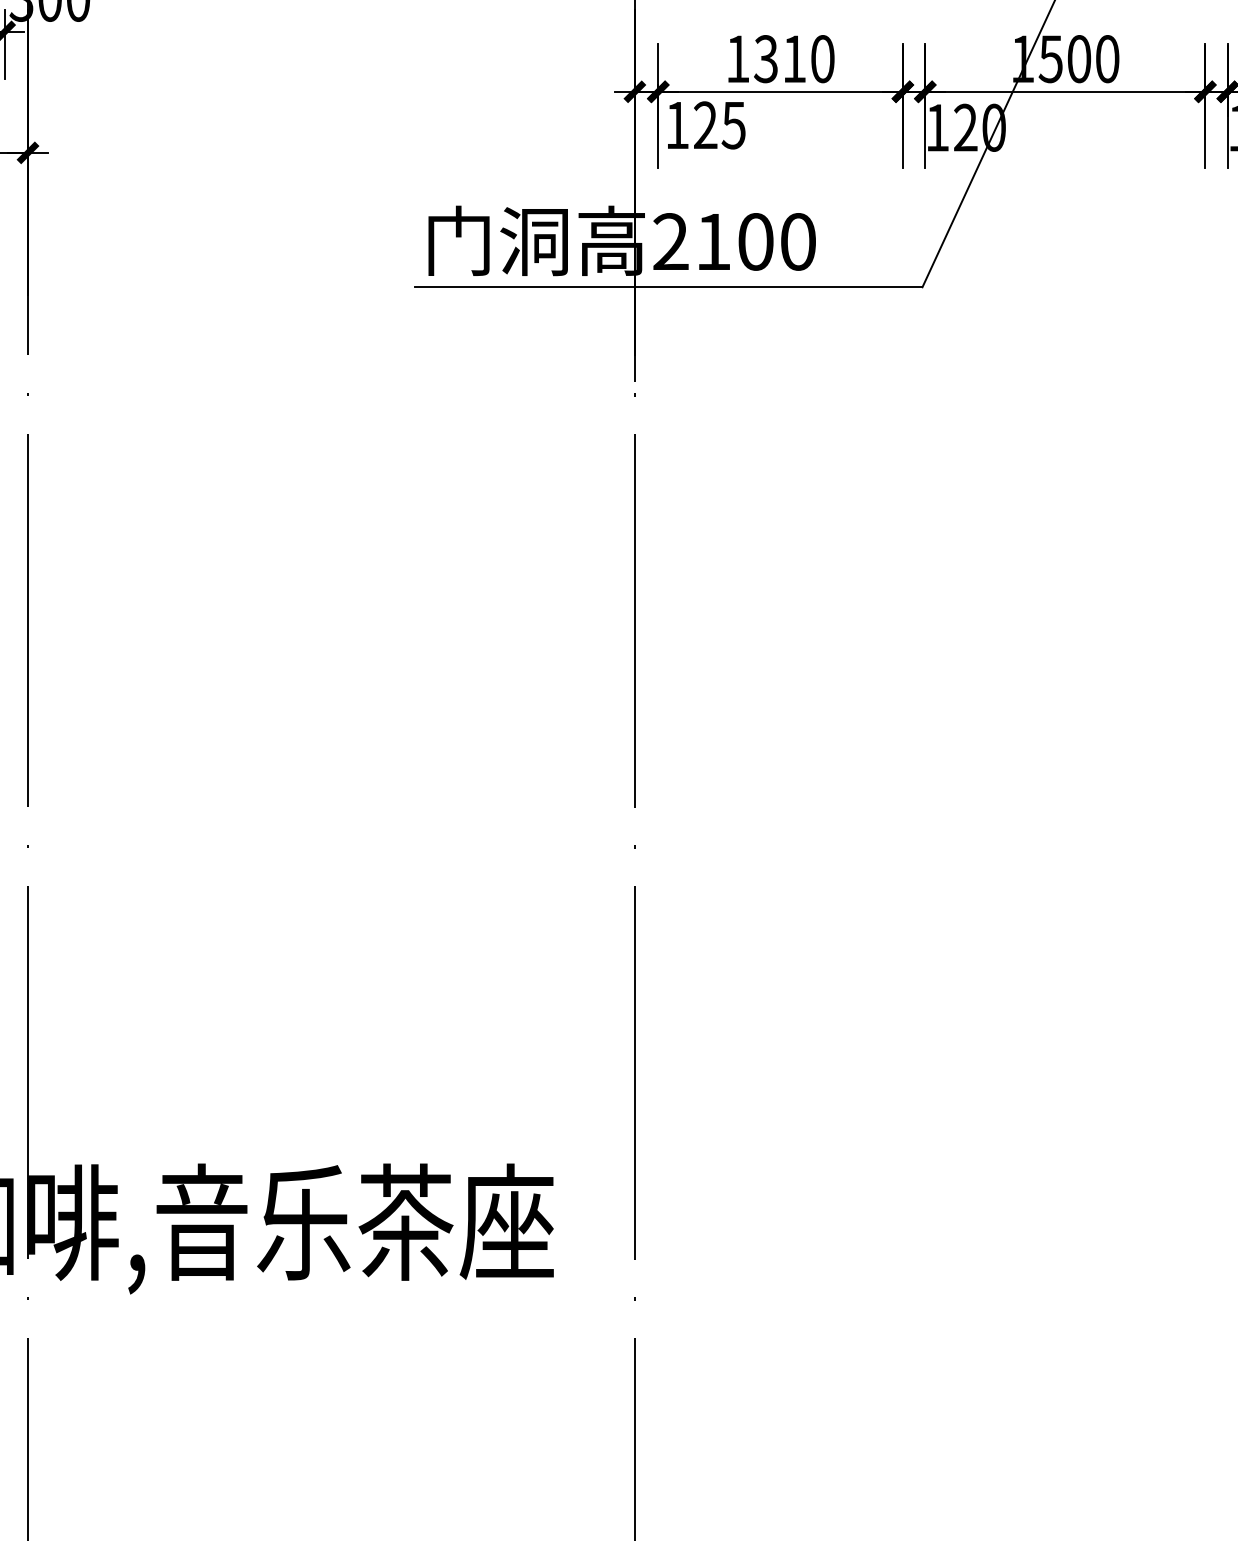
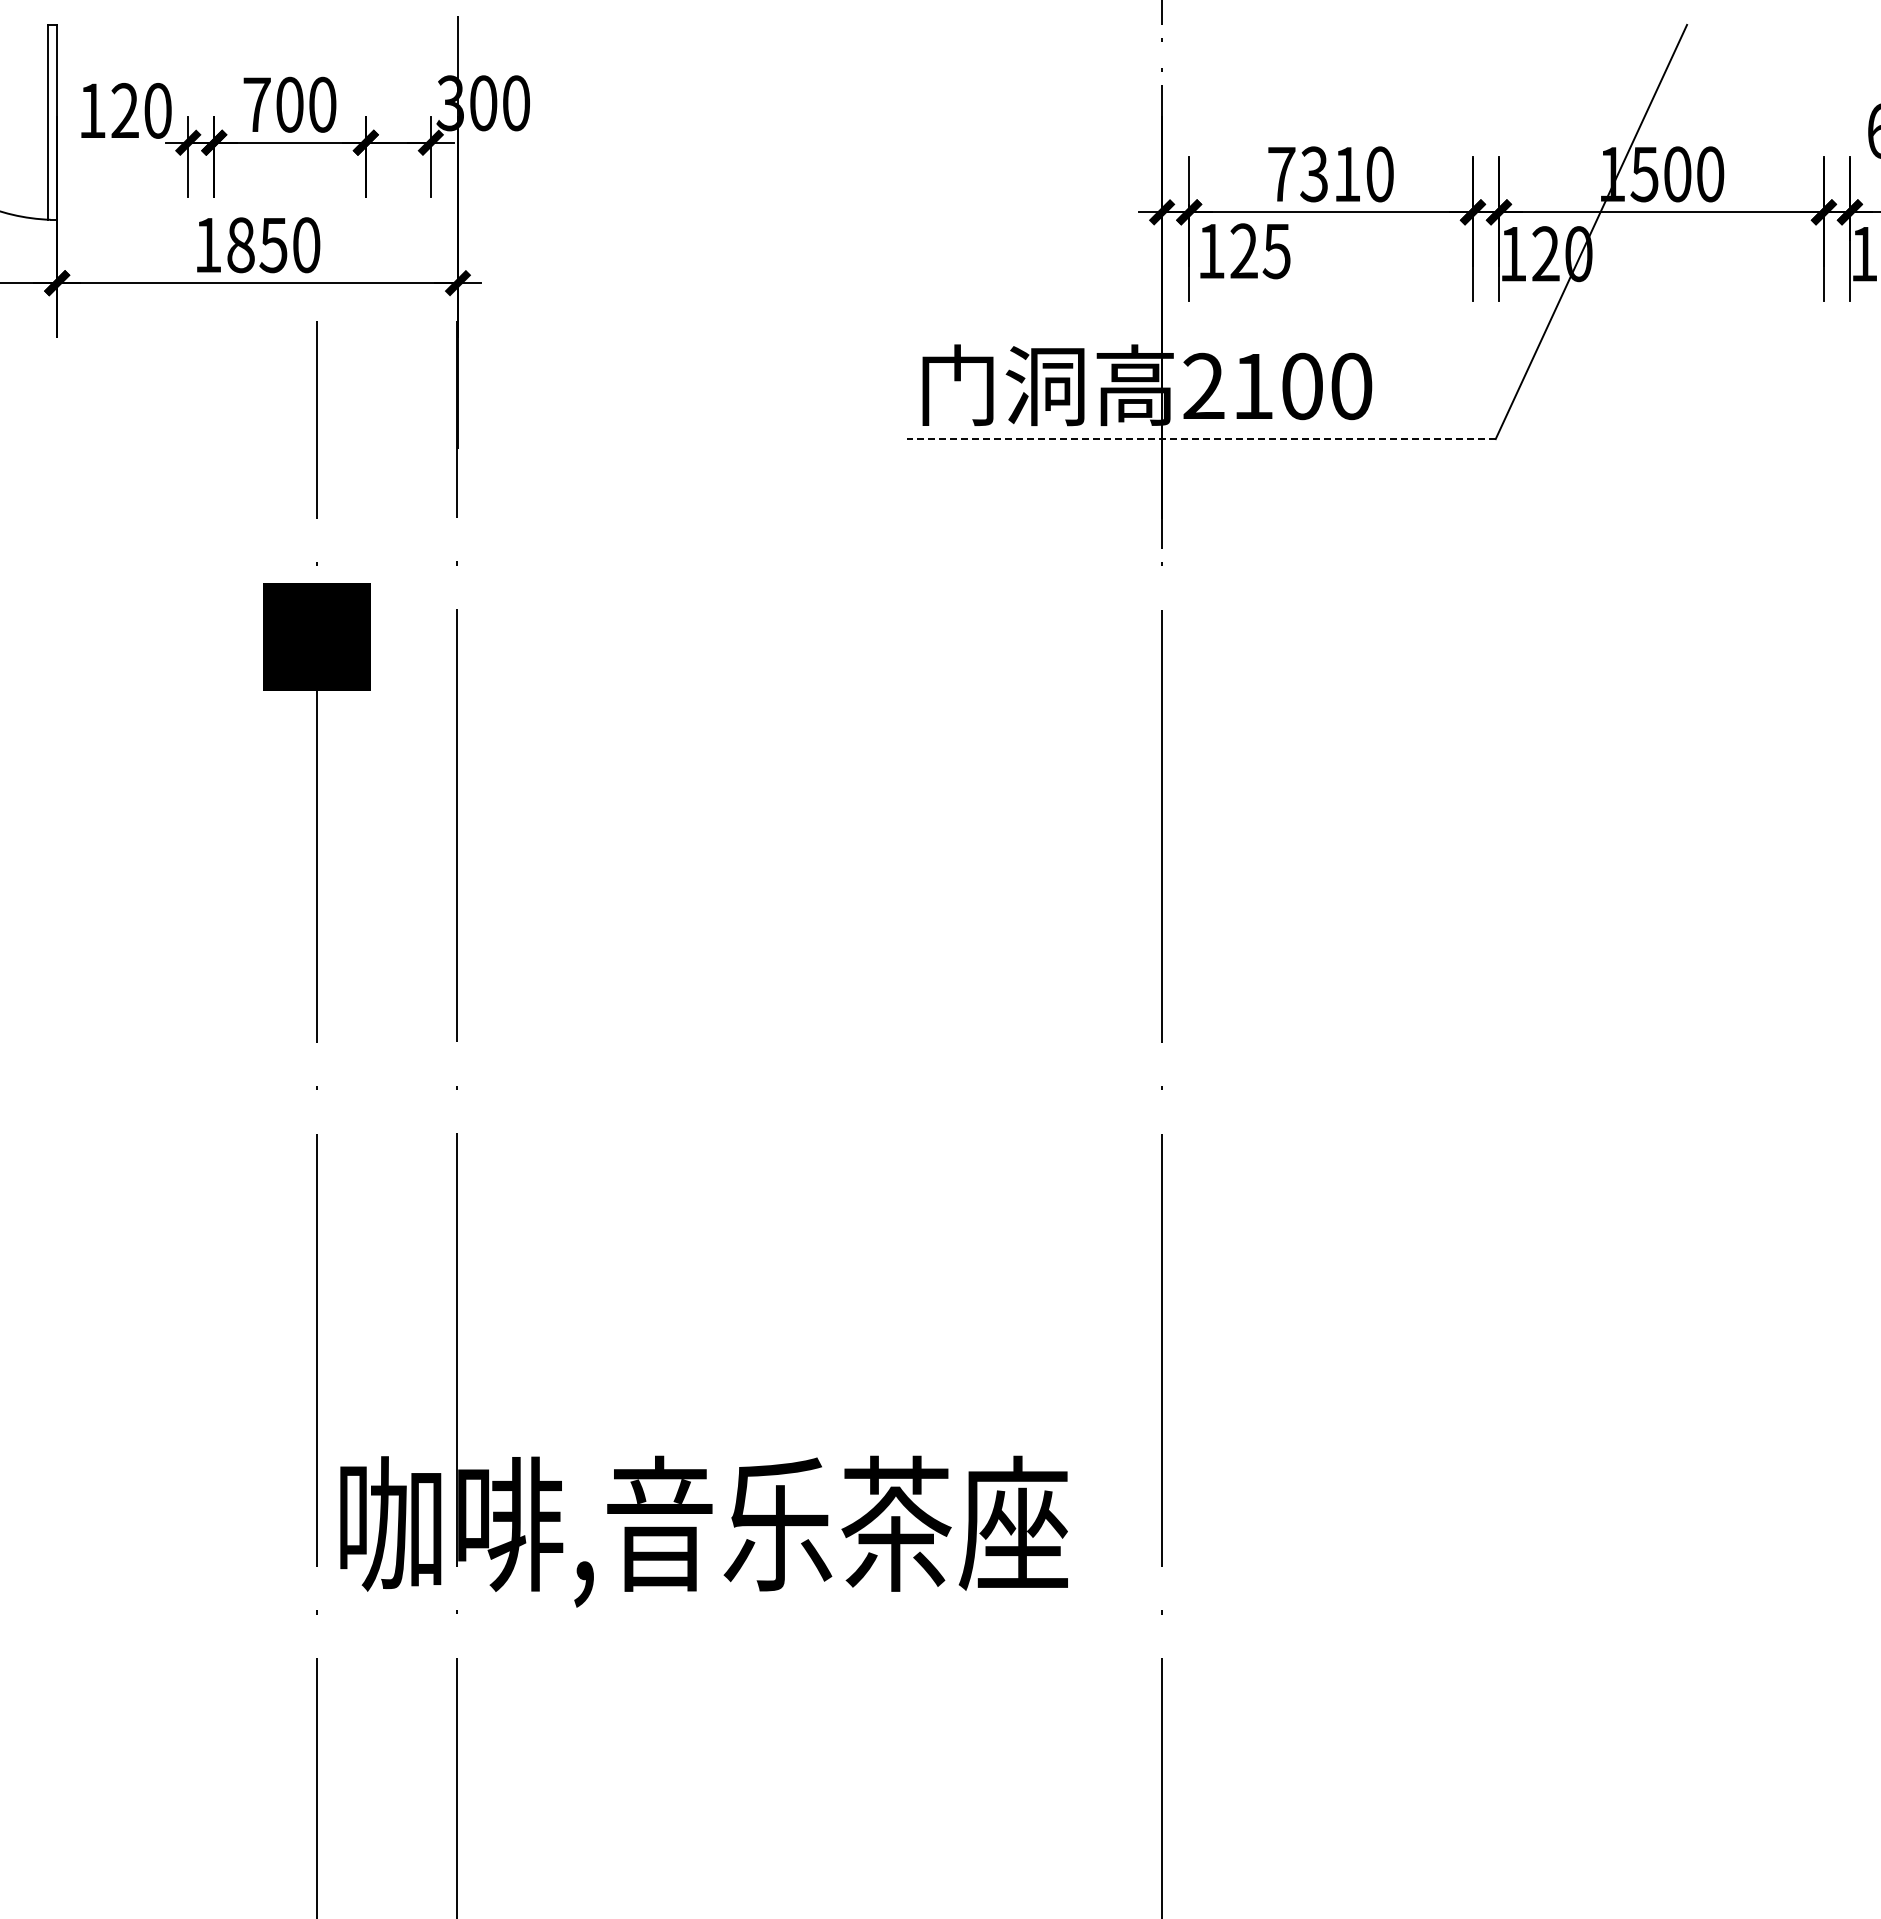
text: (737, 59) -> (1281, 174), 1310 -> 7310
line: (668, 287) -> (1201, 439), solid -> dashed

